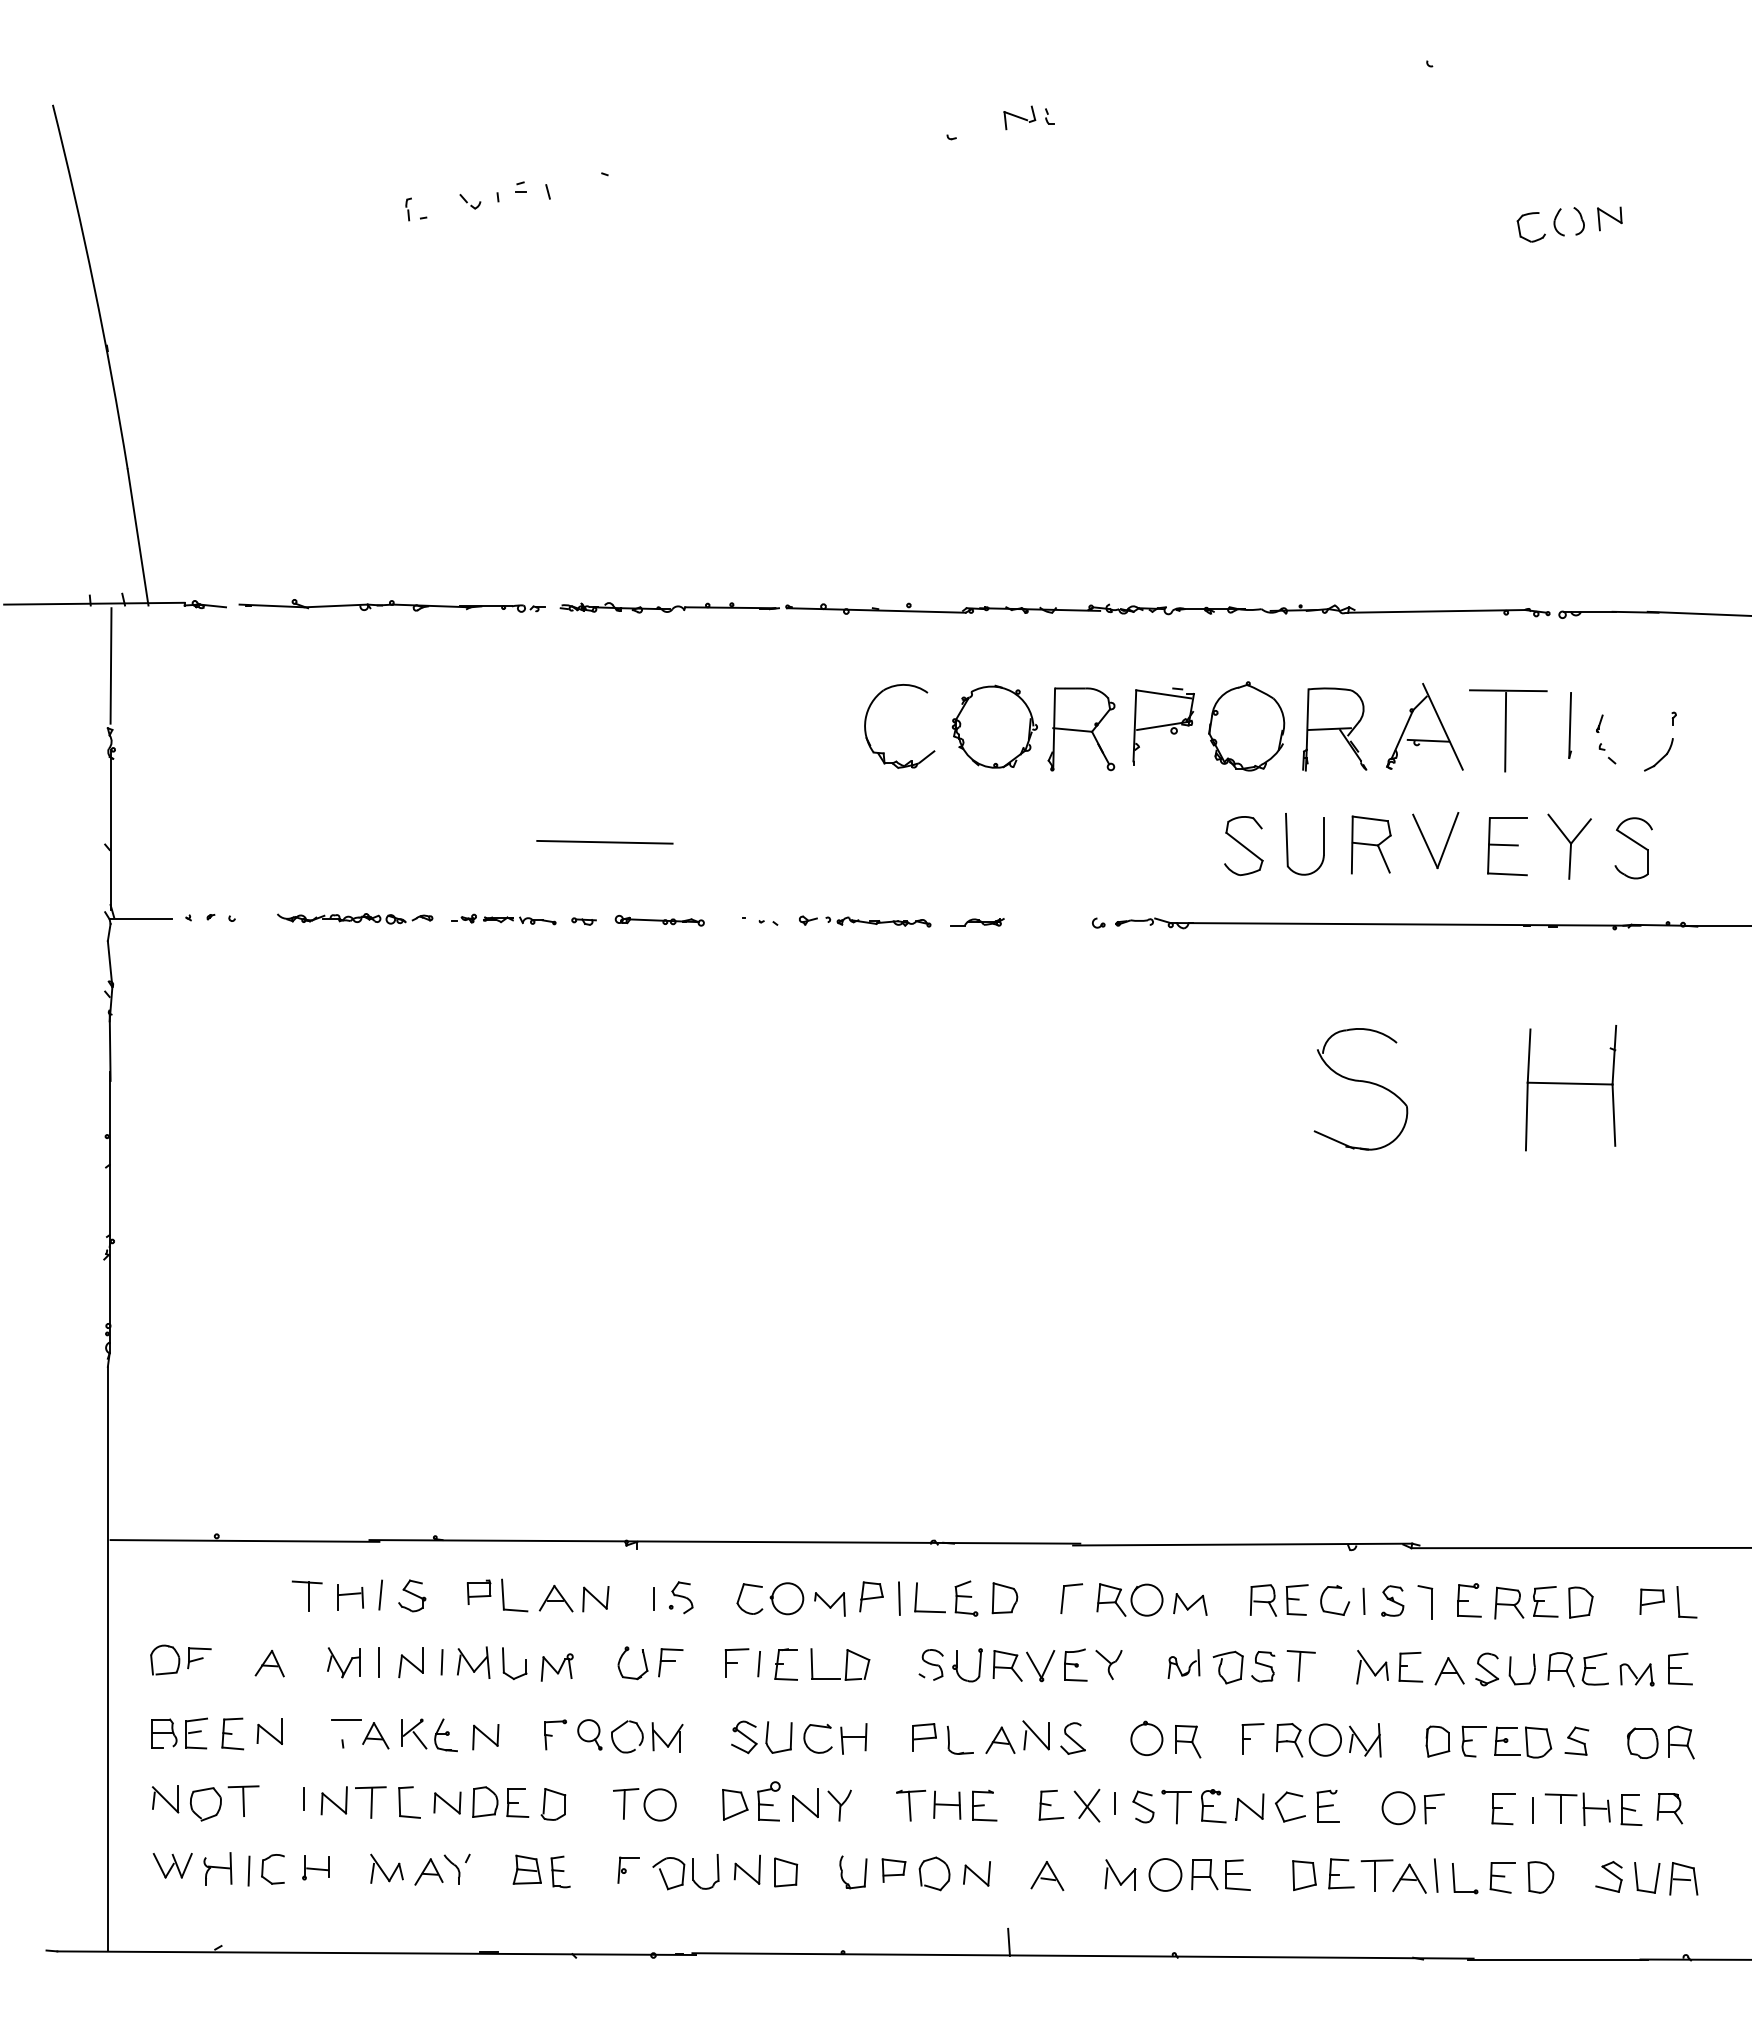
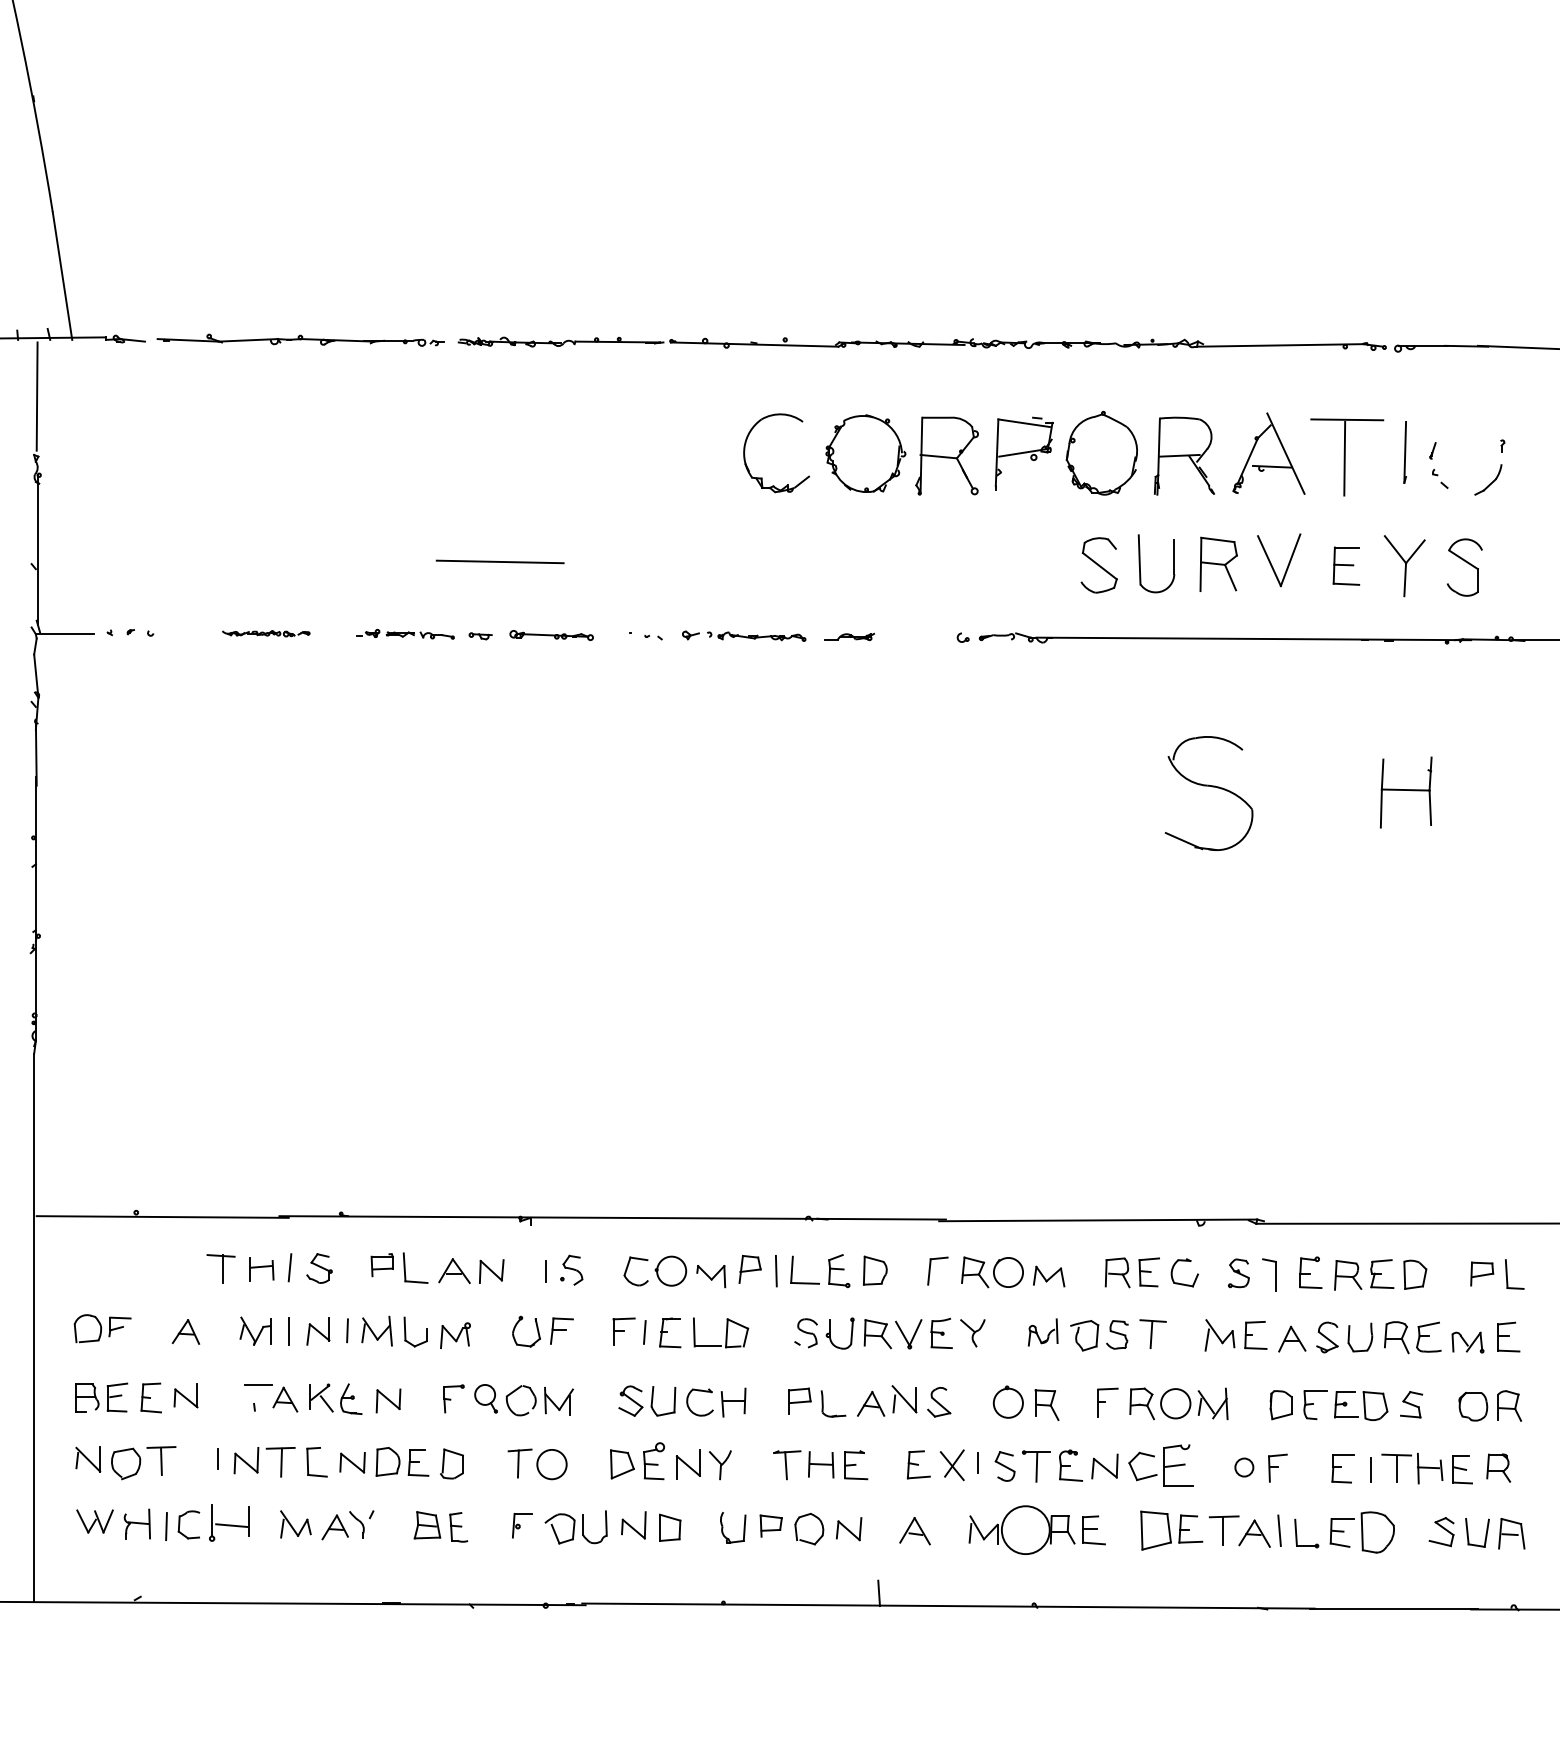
part: (1507, 846) -> (1346, 565), size x0.7
part: (355, 918) -> (266, 633), size x0.6
part: (1571, 1088) -> (1406, 792), size x0.6
line: (1363, 1600) -> (1211, 1272), removed
part: (1327, 1805) -> (1177, 1465), size x1.4
circle: (1398, 1808) -> (1244, 1467), size x0.6
part: (315, 1867) -> (228, 1523), size x1.6
circle: (1165, 1874) -> (1025, 1529), size x1.6
part: (1304, 1875) -> (1156, 1530), size x1.4
part: (1540, 1877) -> (1377, 1532), size x1.4

